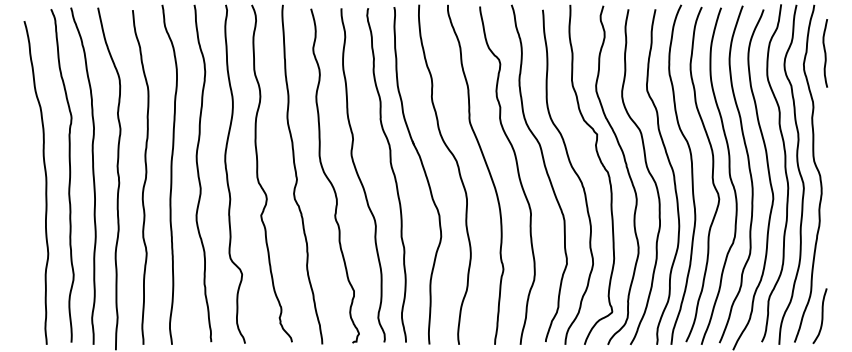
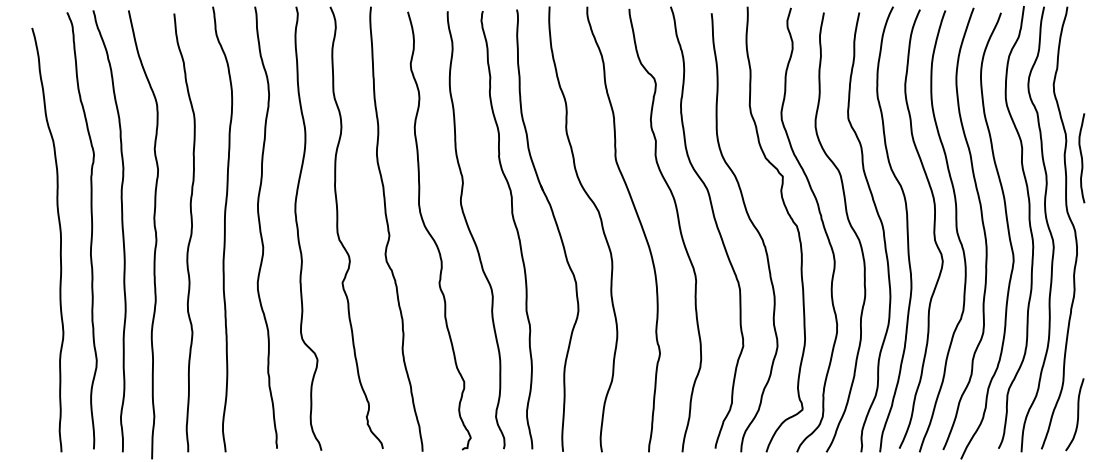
curve: (825, 53) -> (1081, 158), moved

